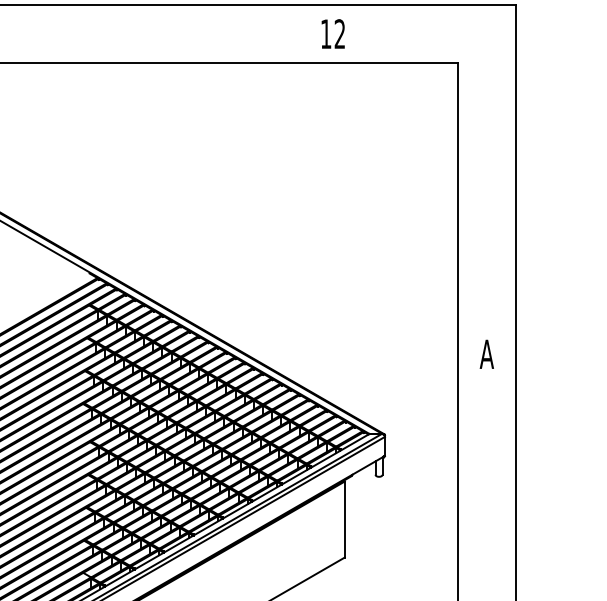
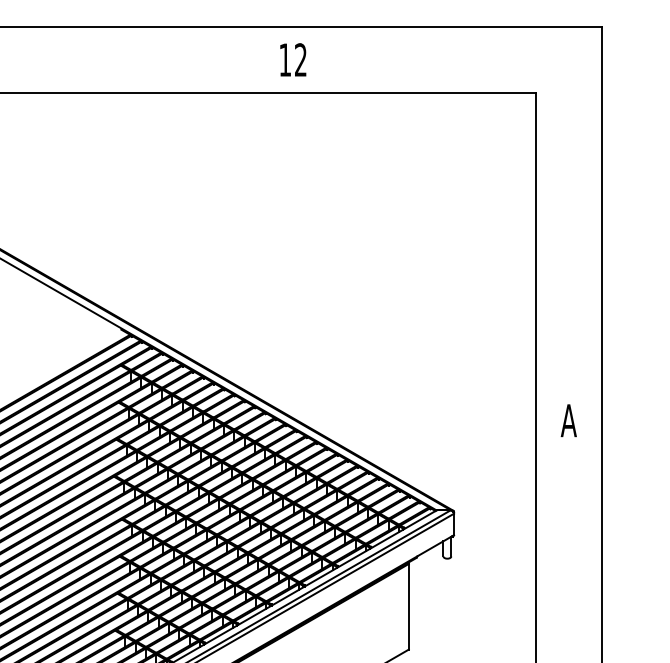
text: (332, 33) -> (292, 59), moved

